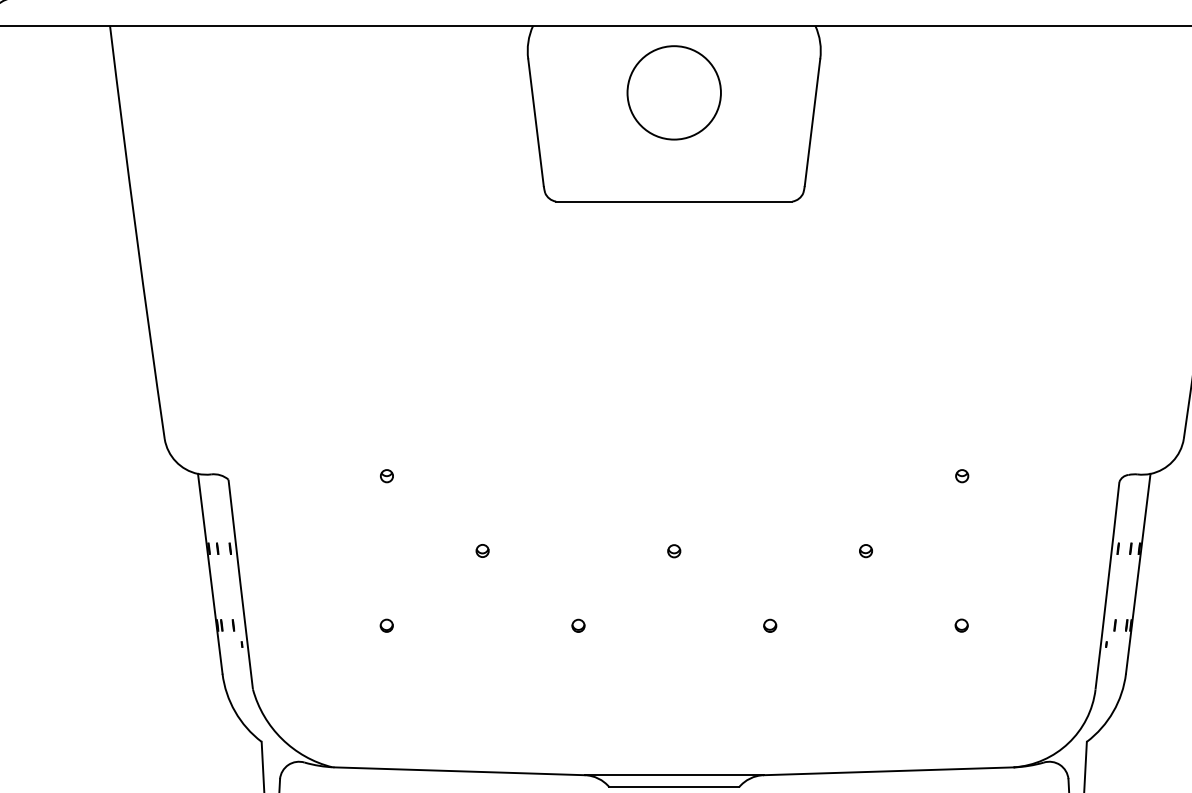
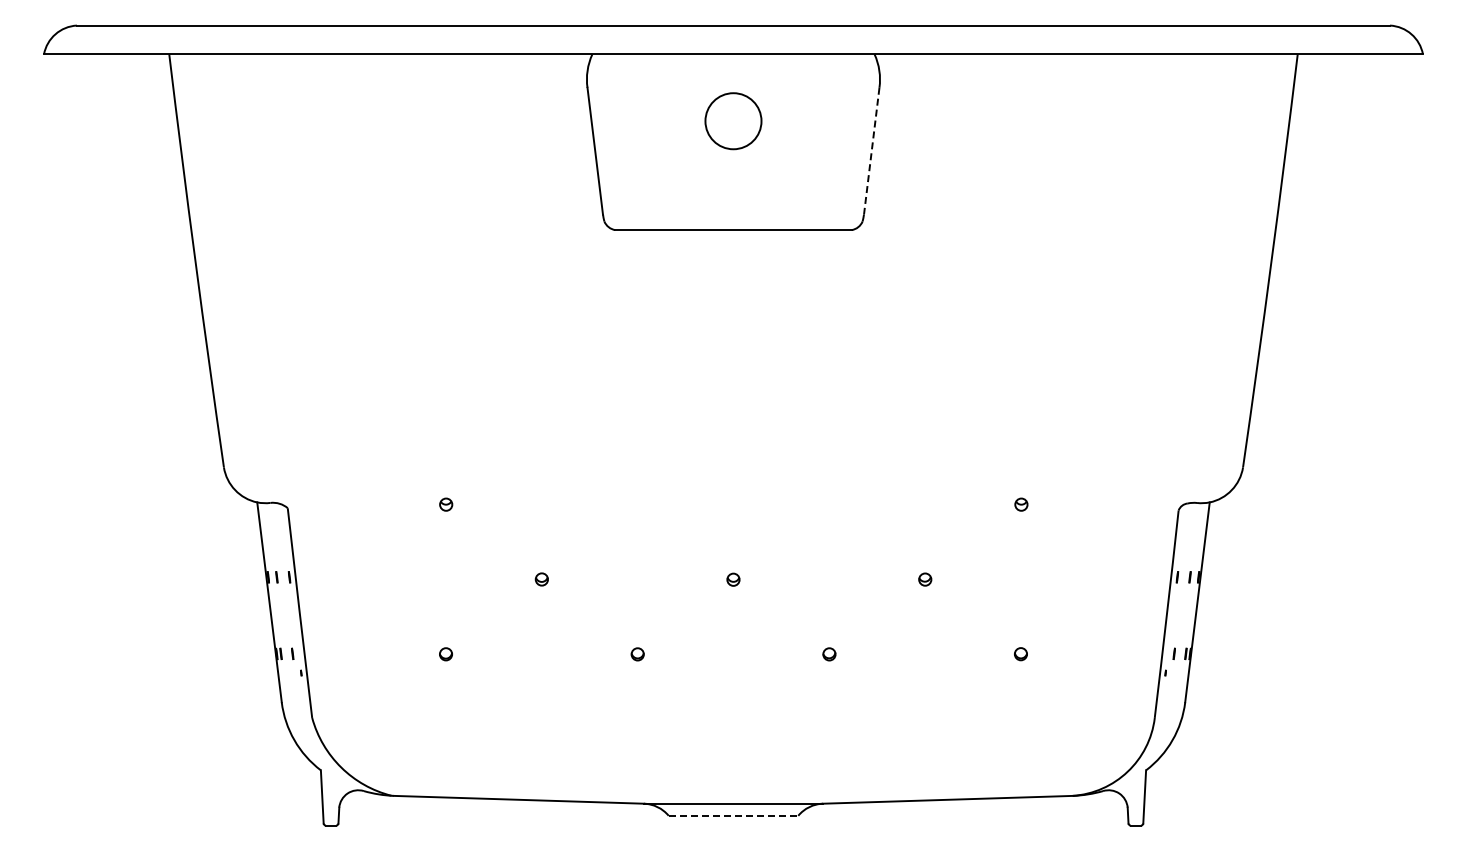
circle: (674, 91) -> (733, 120), size x0.6
line: (812, 122) -> (871, 151), solid -> dashed
line: (674, 786) -> (733, 815), solid -> dashed

